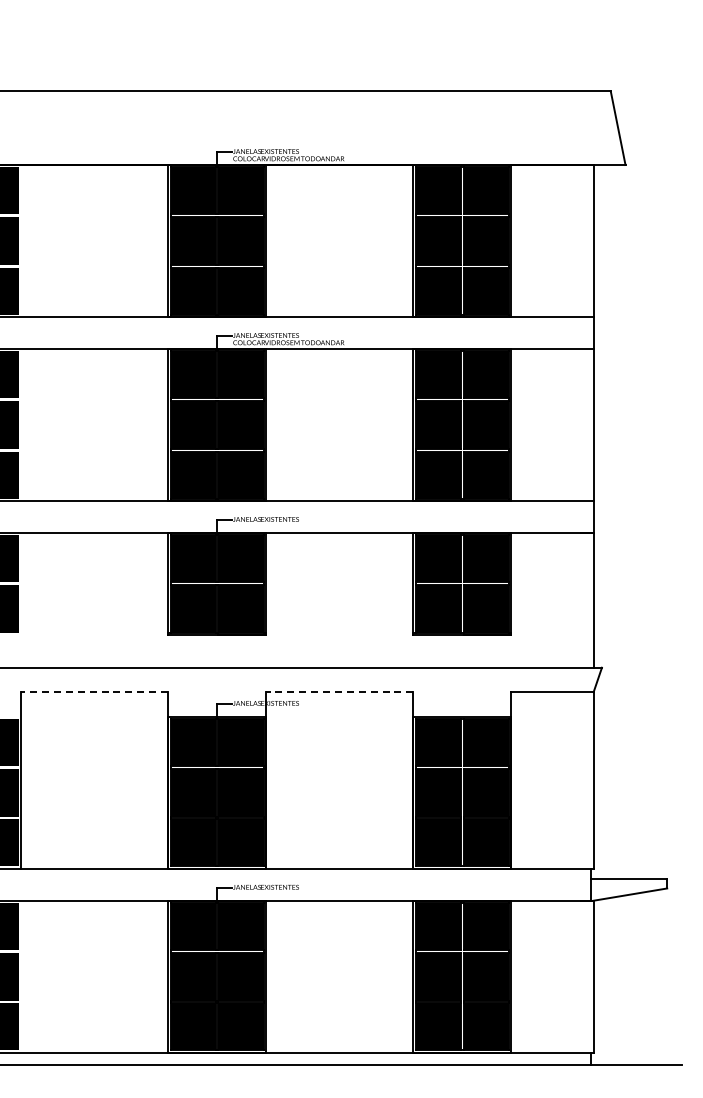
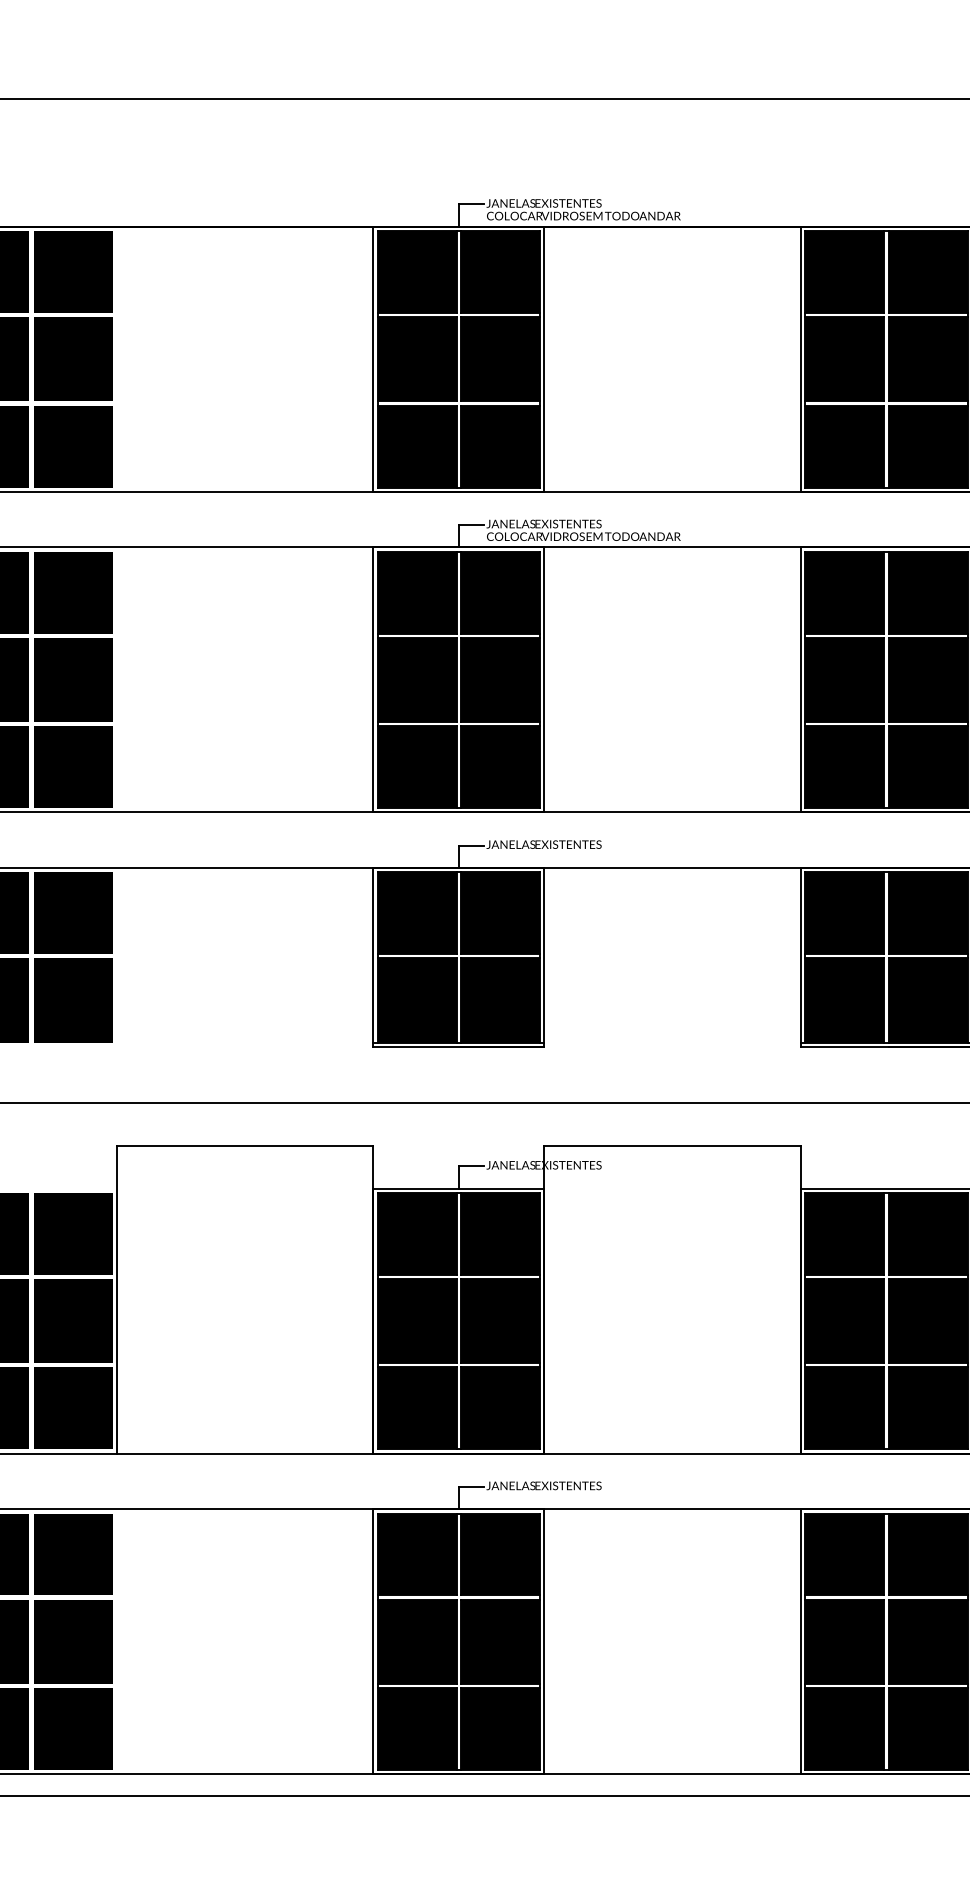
line: (94, 692) -> (245, 1146), dashed -> solid
line: (339, 692) -> (672, 1146), dashed -> solid

